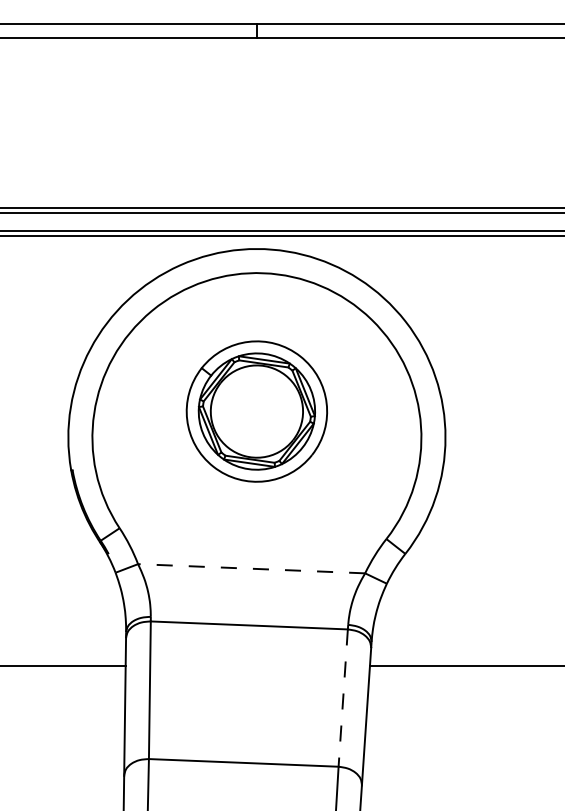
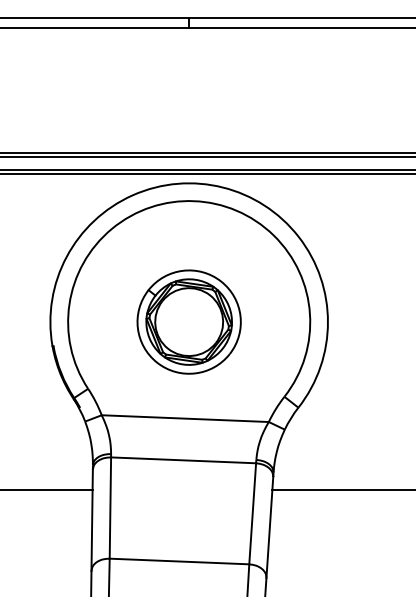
part: (256, 411) -> (188, 322), moved
line: (251, 568) -> (185, 418), dashed -> solid
line: (343, 698) -> (252, 514), dashed -> solid

